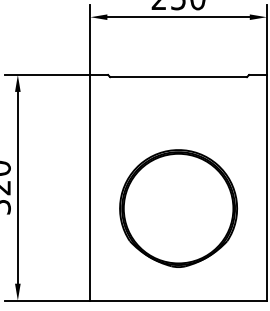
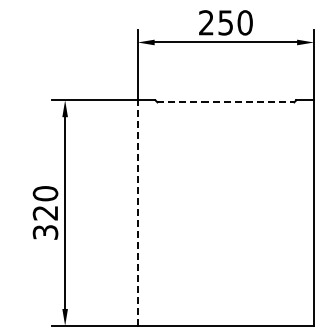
line: (179, 77) -> (226, 102), solid -> dashed
line: (90, 188) -> (137, 213), solid -> dashed
part: (178, 208) -> (225, 233), removed

